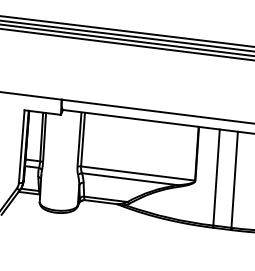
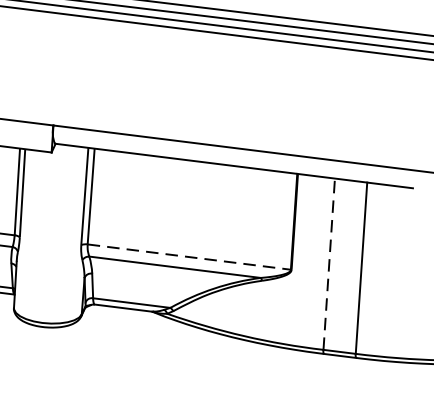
line: (138, 173) -> (190, 257), solid -> dashed
line: (216, 177) -> (329, 264), solid -> dashed

